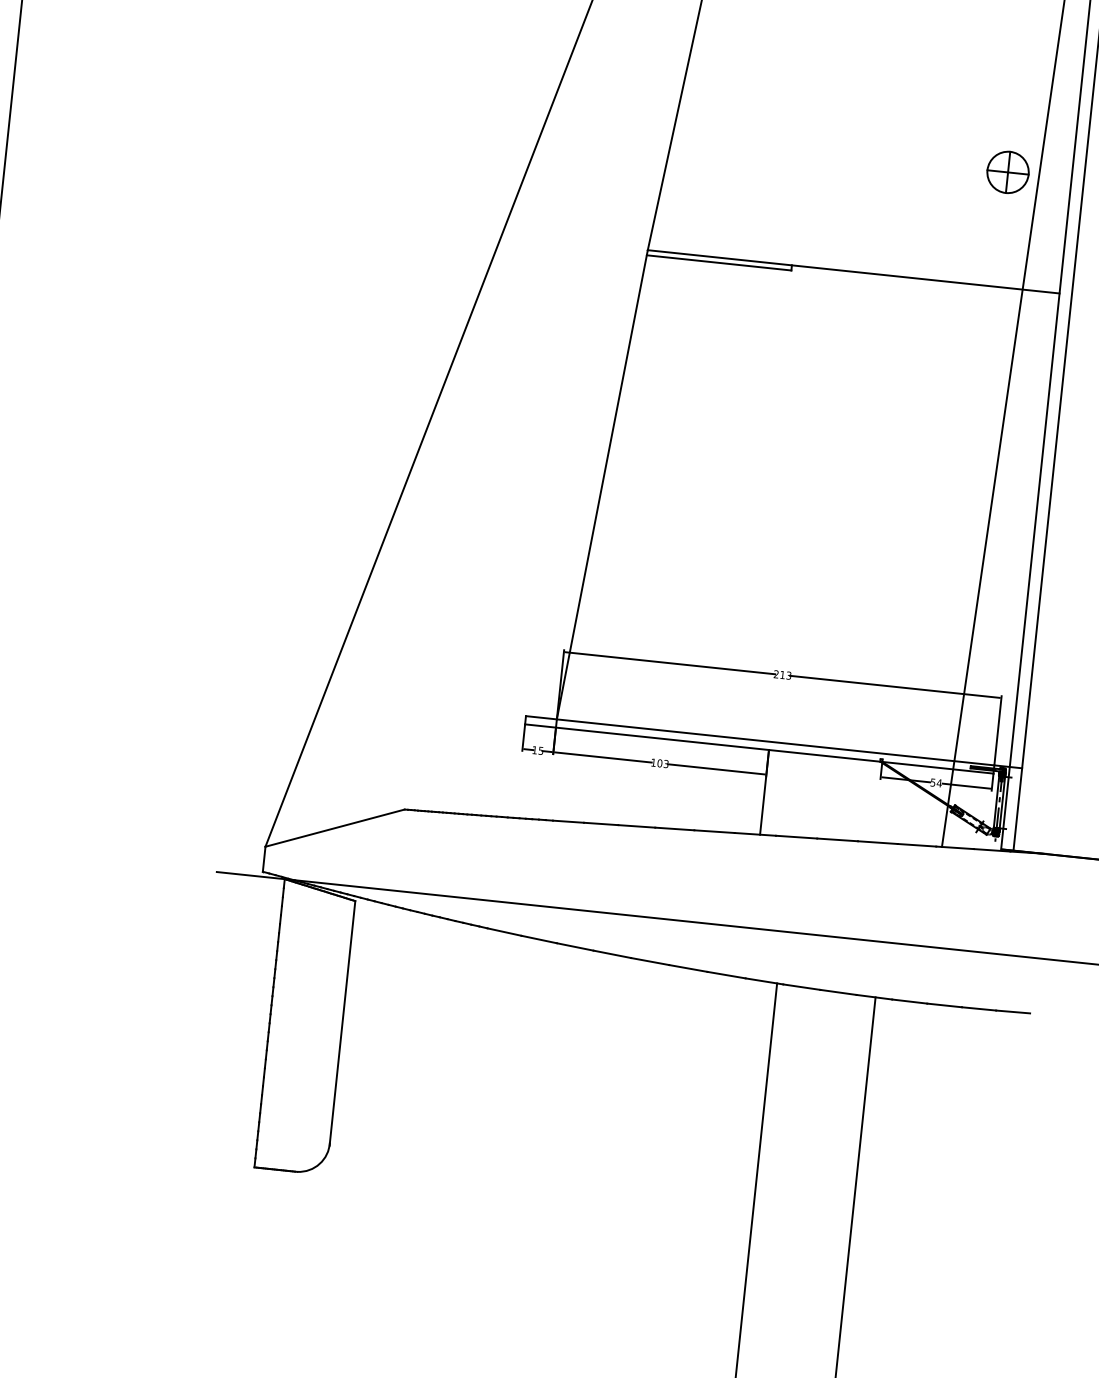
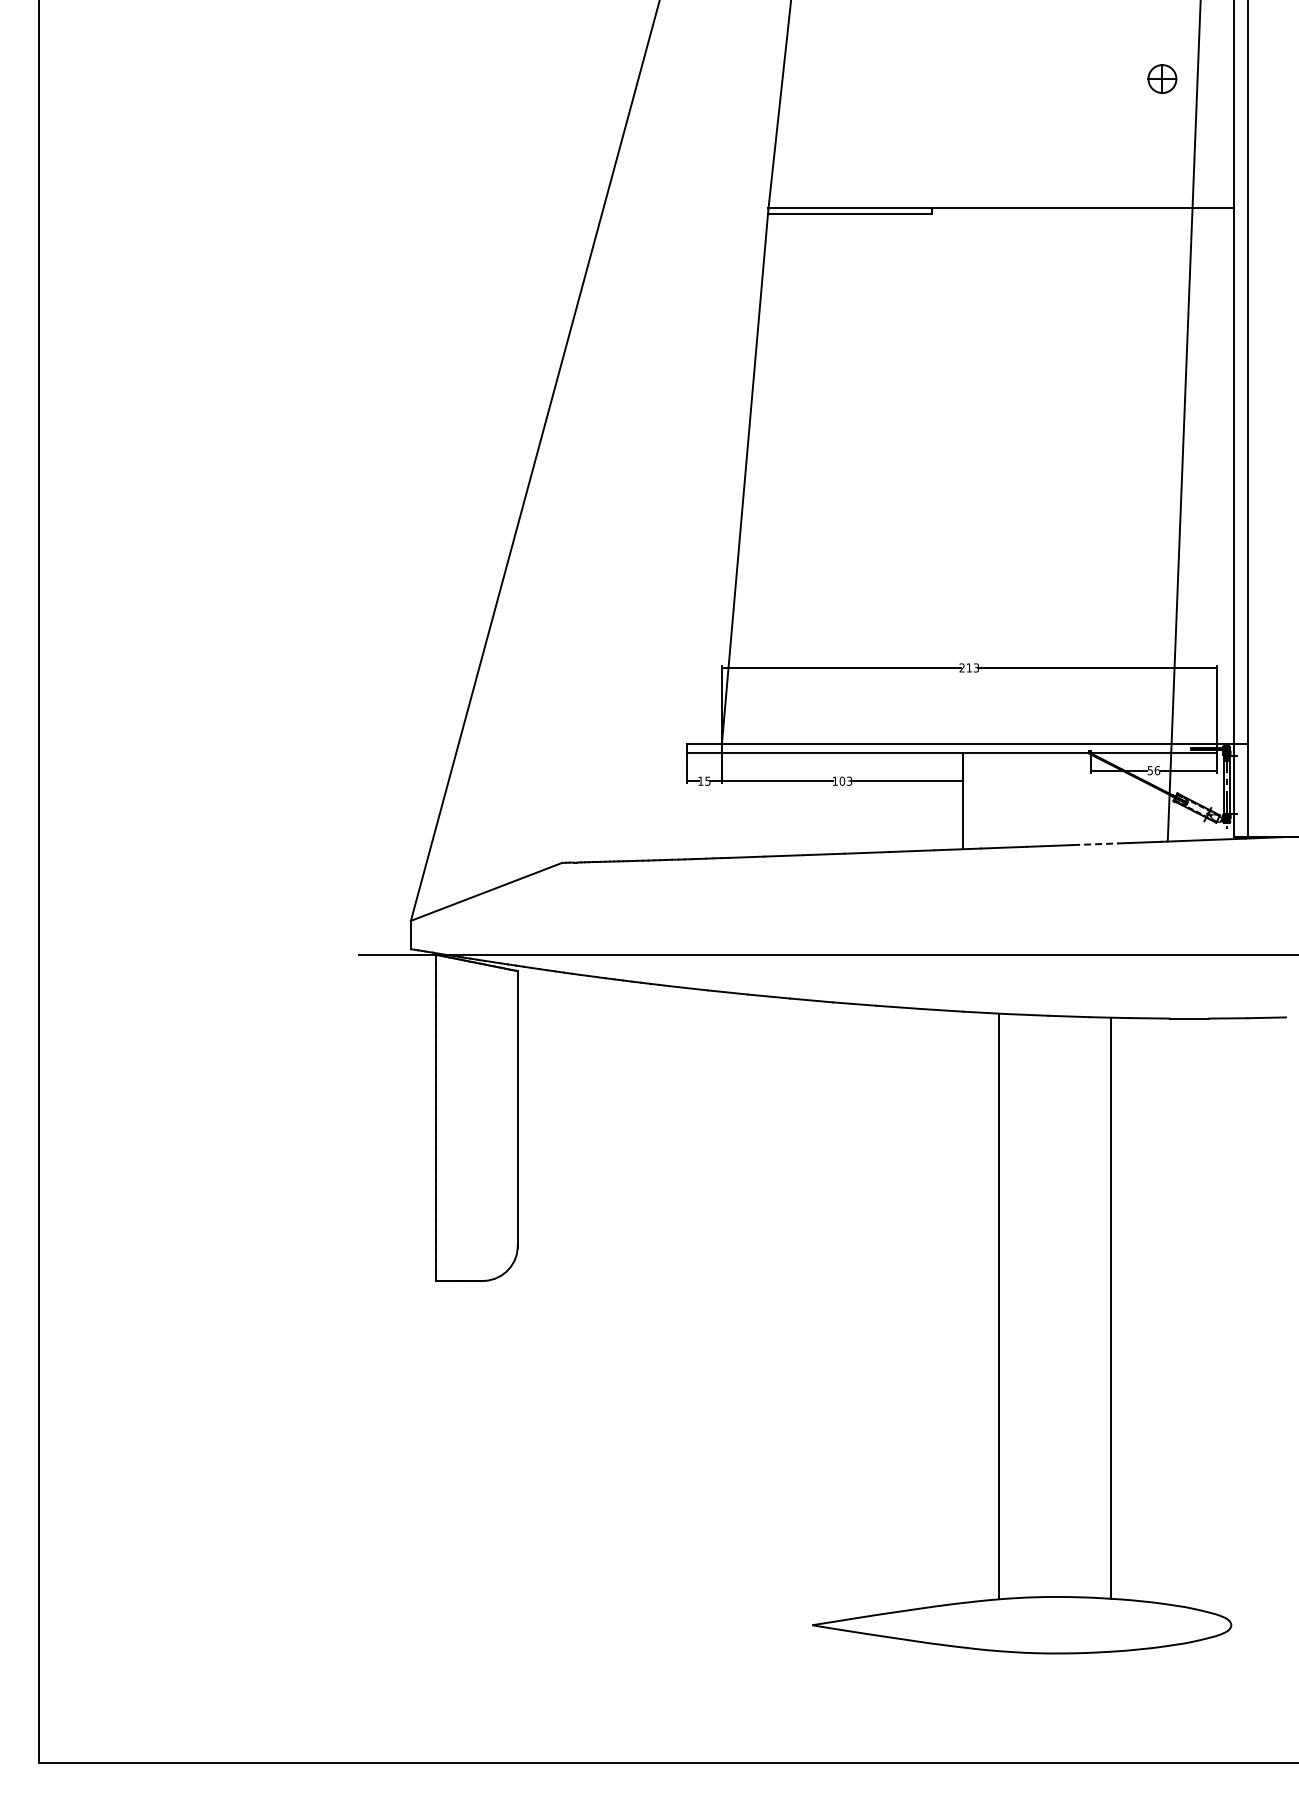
part: (1008, 171) -> (1162, 78), size x0.6
text: (939, 783) -> (1157, 770), 54 -> 56
line: (878, 842) -> (1096, 844), solid -> dashed

